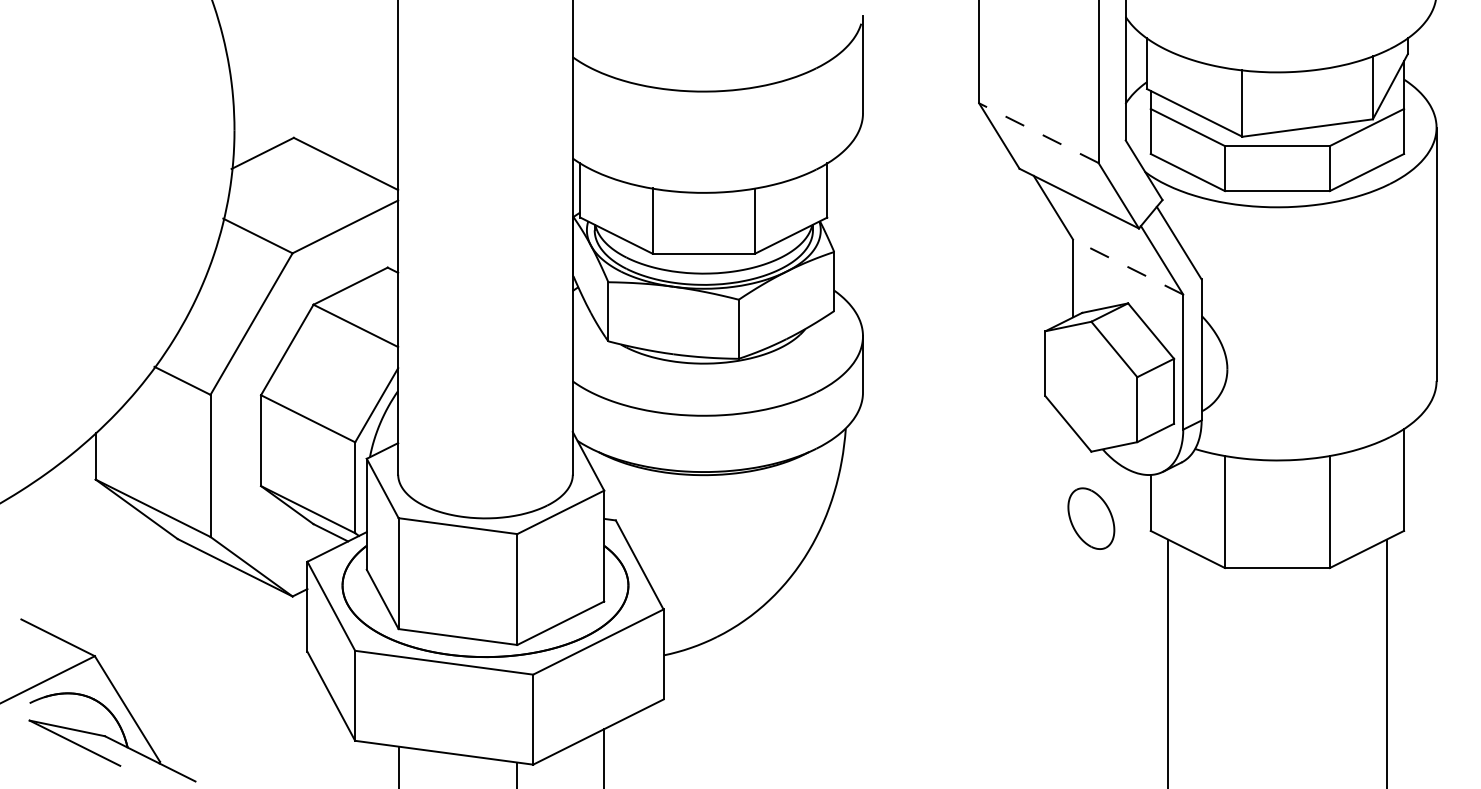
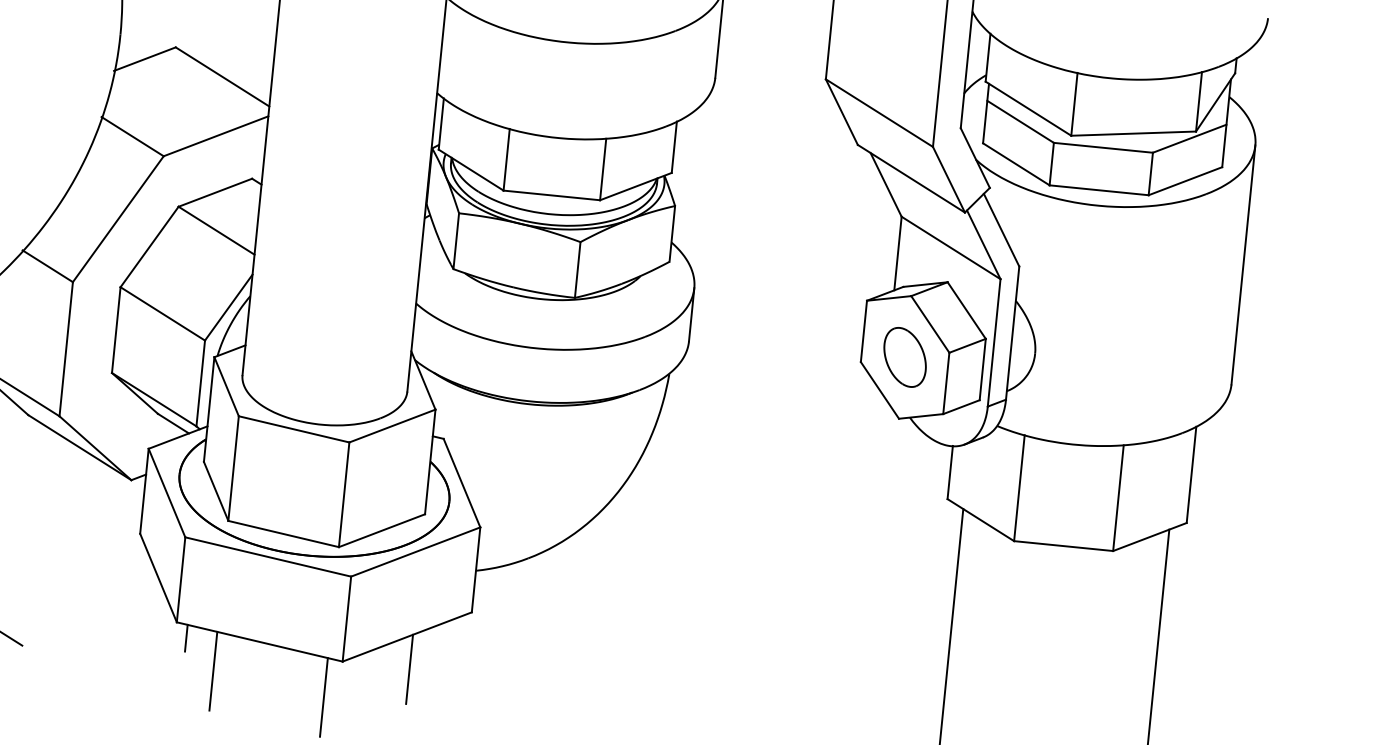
line: (1038, 133) -> (879, 113), dashed -> solid
line: (1128, 267) -> (951, 248), dashed -> solid
part: (1091, 518) -> (905, 357), moved
line: (366, 756) -> (186, 638), added

